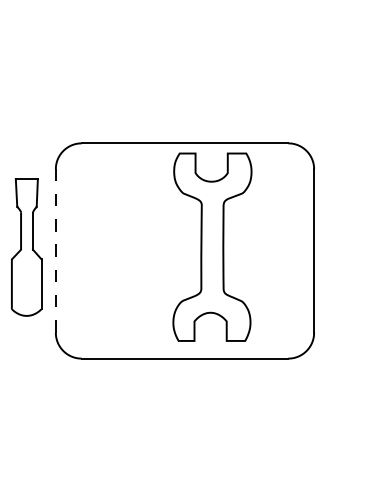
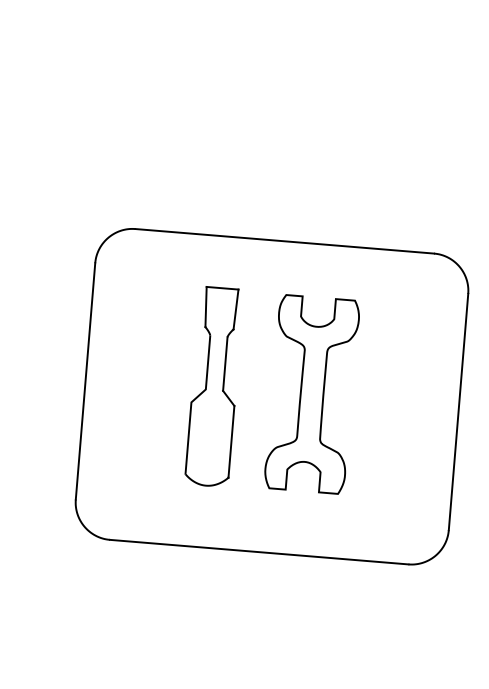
part: (212, 246) -> (312, 393), size x0.71
part: (26, 247) -> (213, 386), moved
line: (55, 251) -> (84, 382), dashed -> solid

